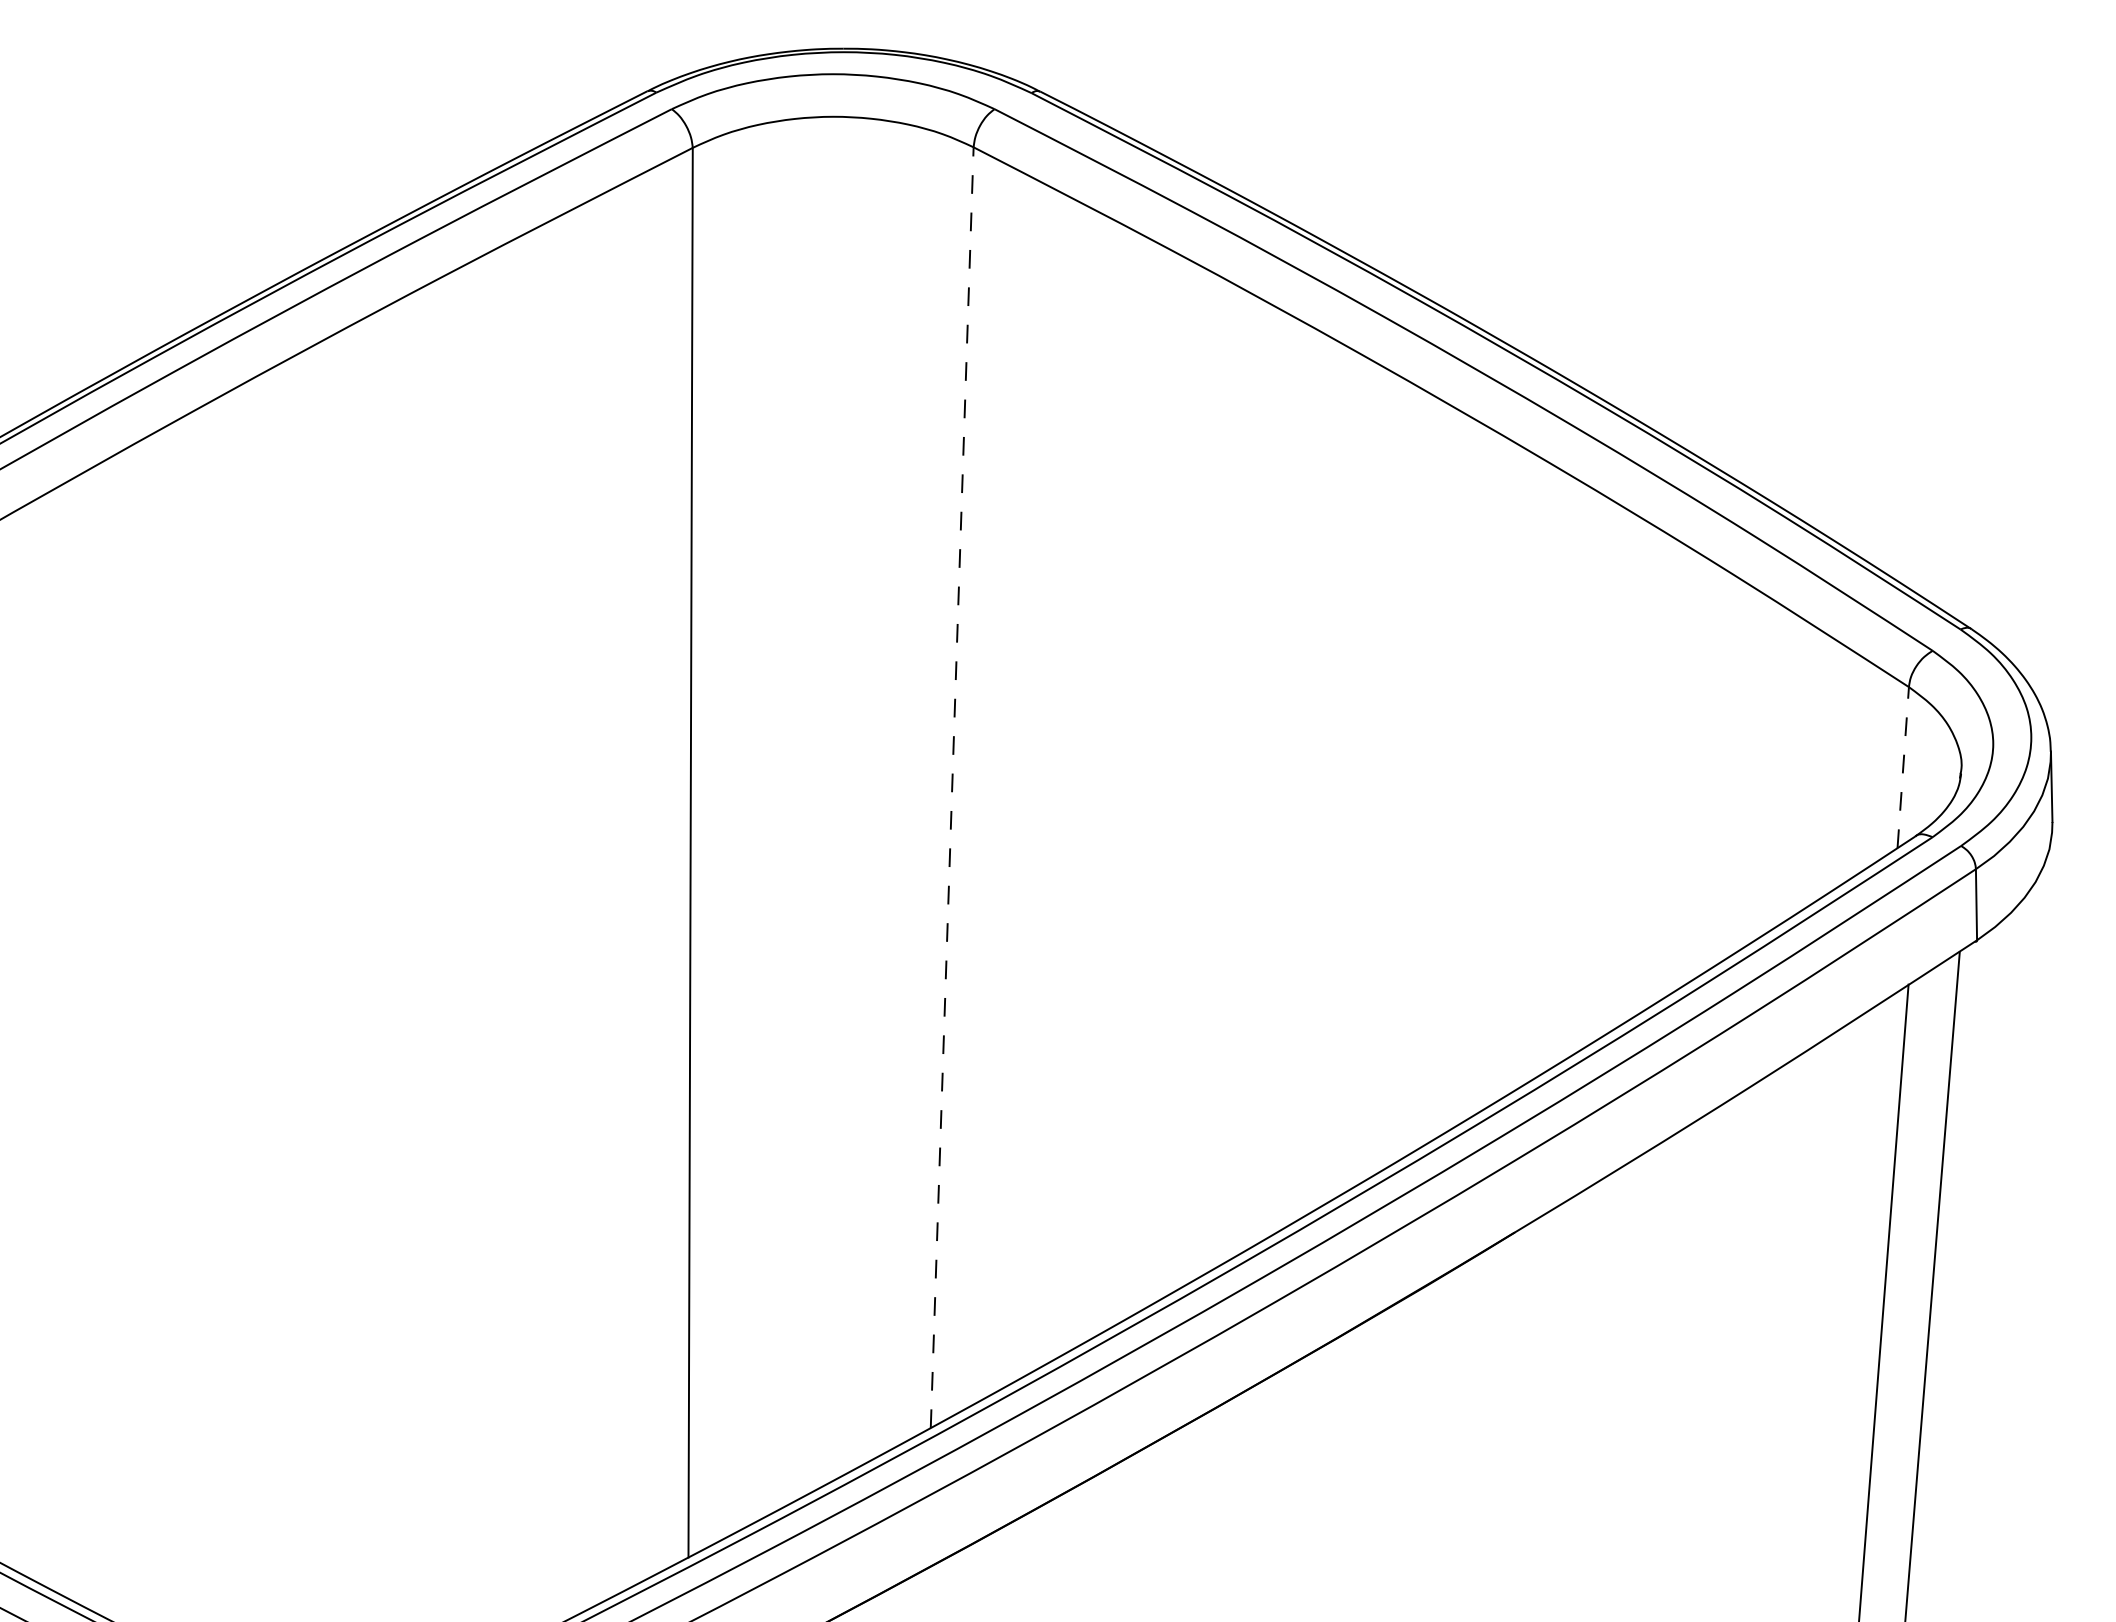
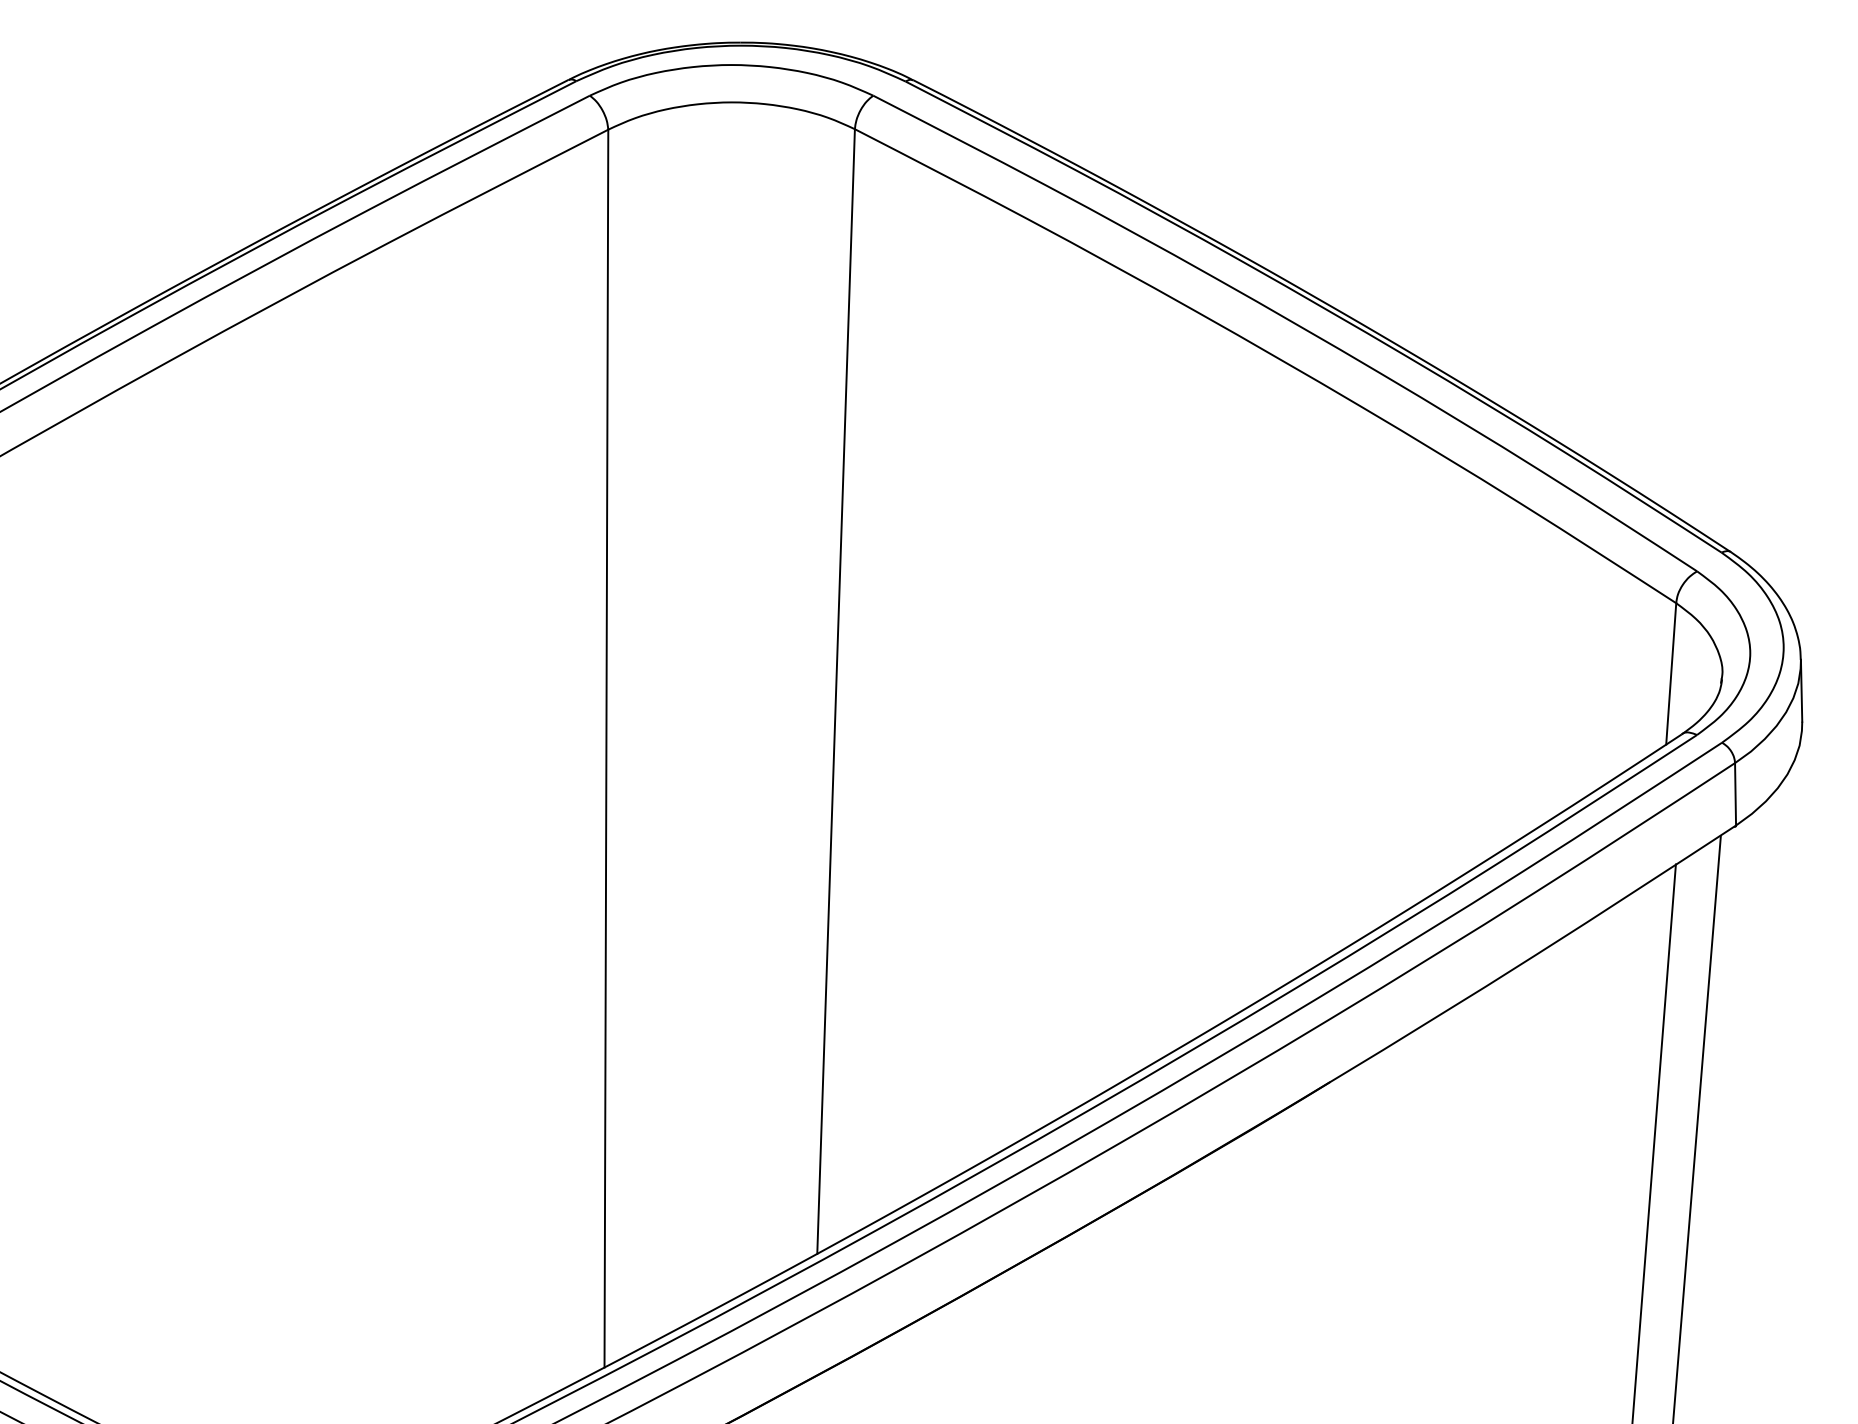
line: (1903, 767) -> (1671, 673), dashed -> solid
line: (952, 787) -> (836, 691), dashed -> solid

